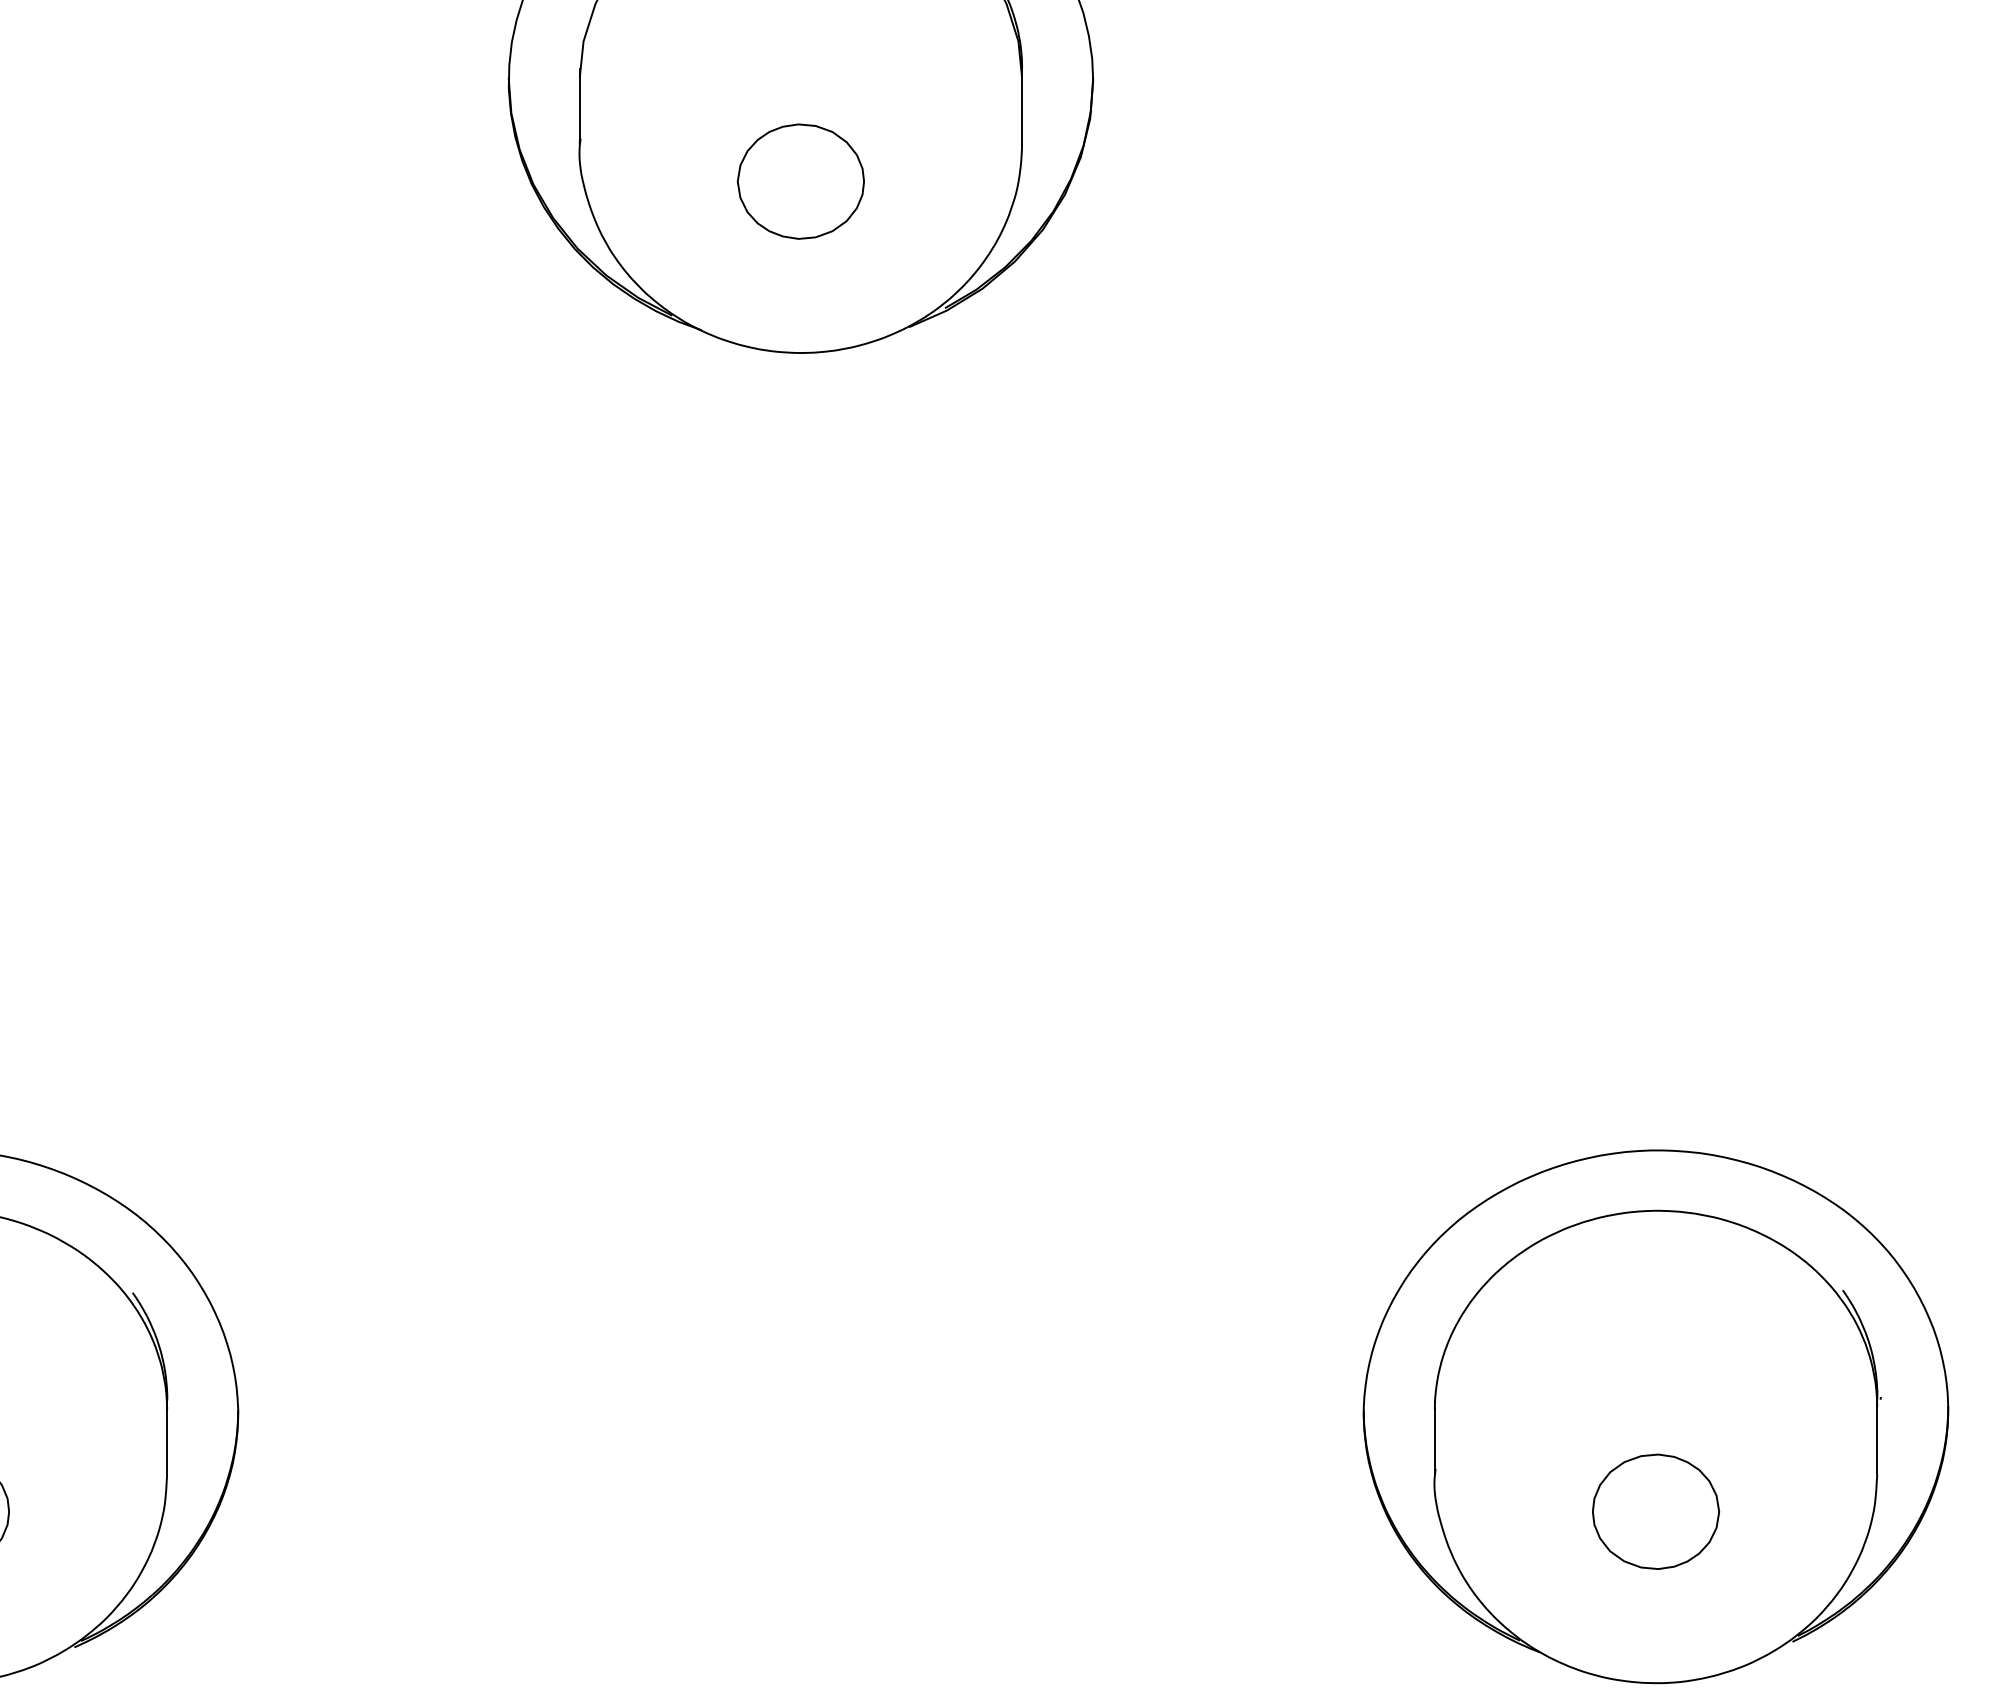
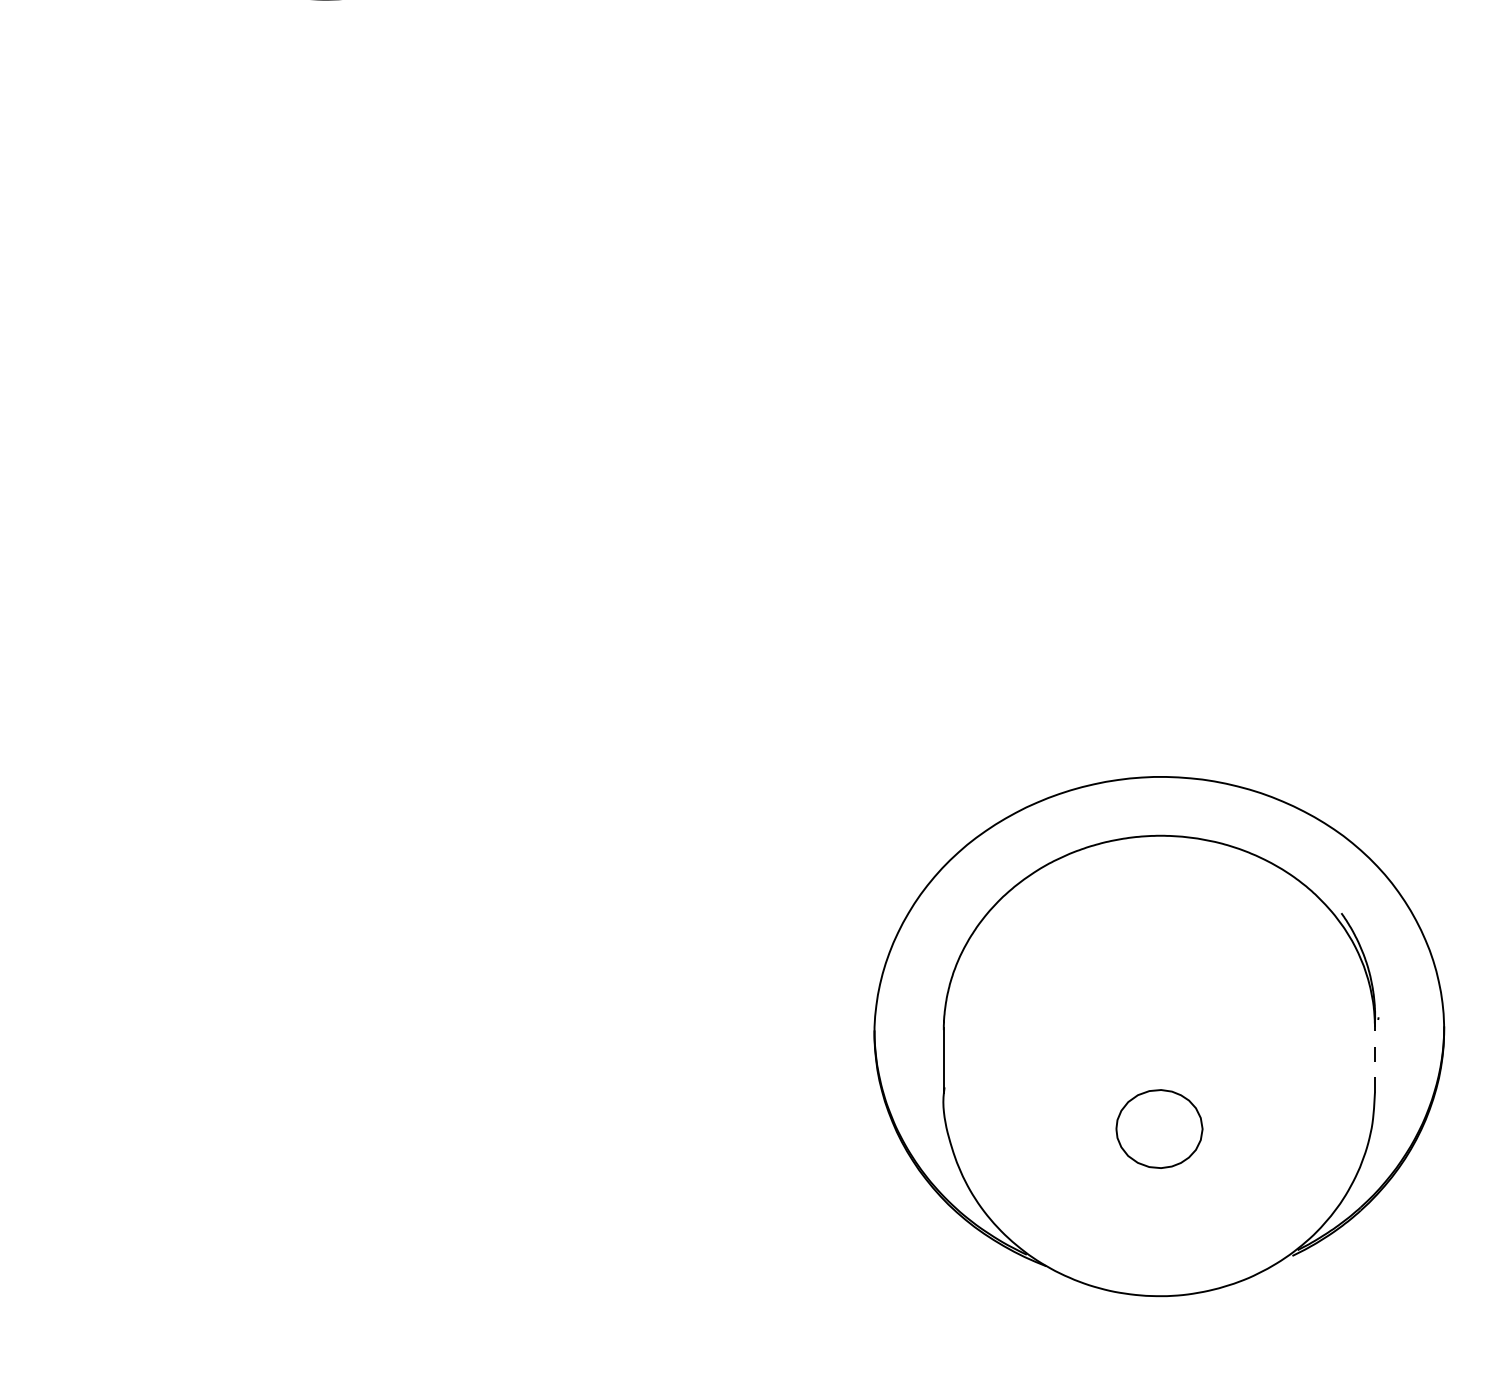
line: (1877, 1435) -> (1375, 1054), solid -> dashed
part: (1656, 1511) -> (1159, 1128), size x0.7

